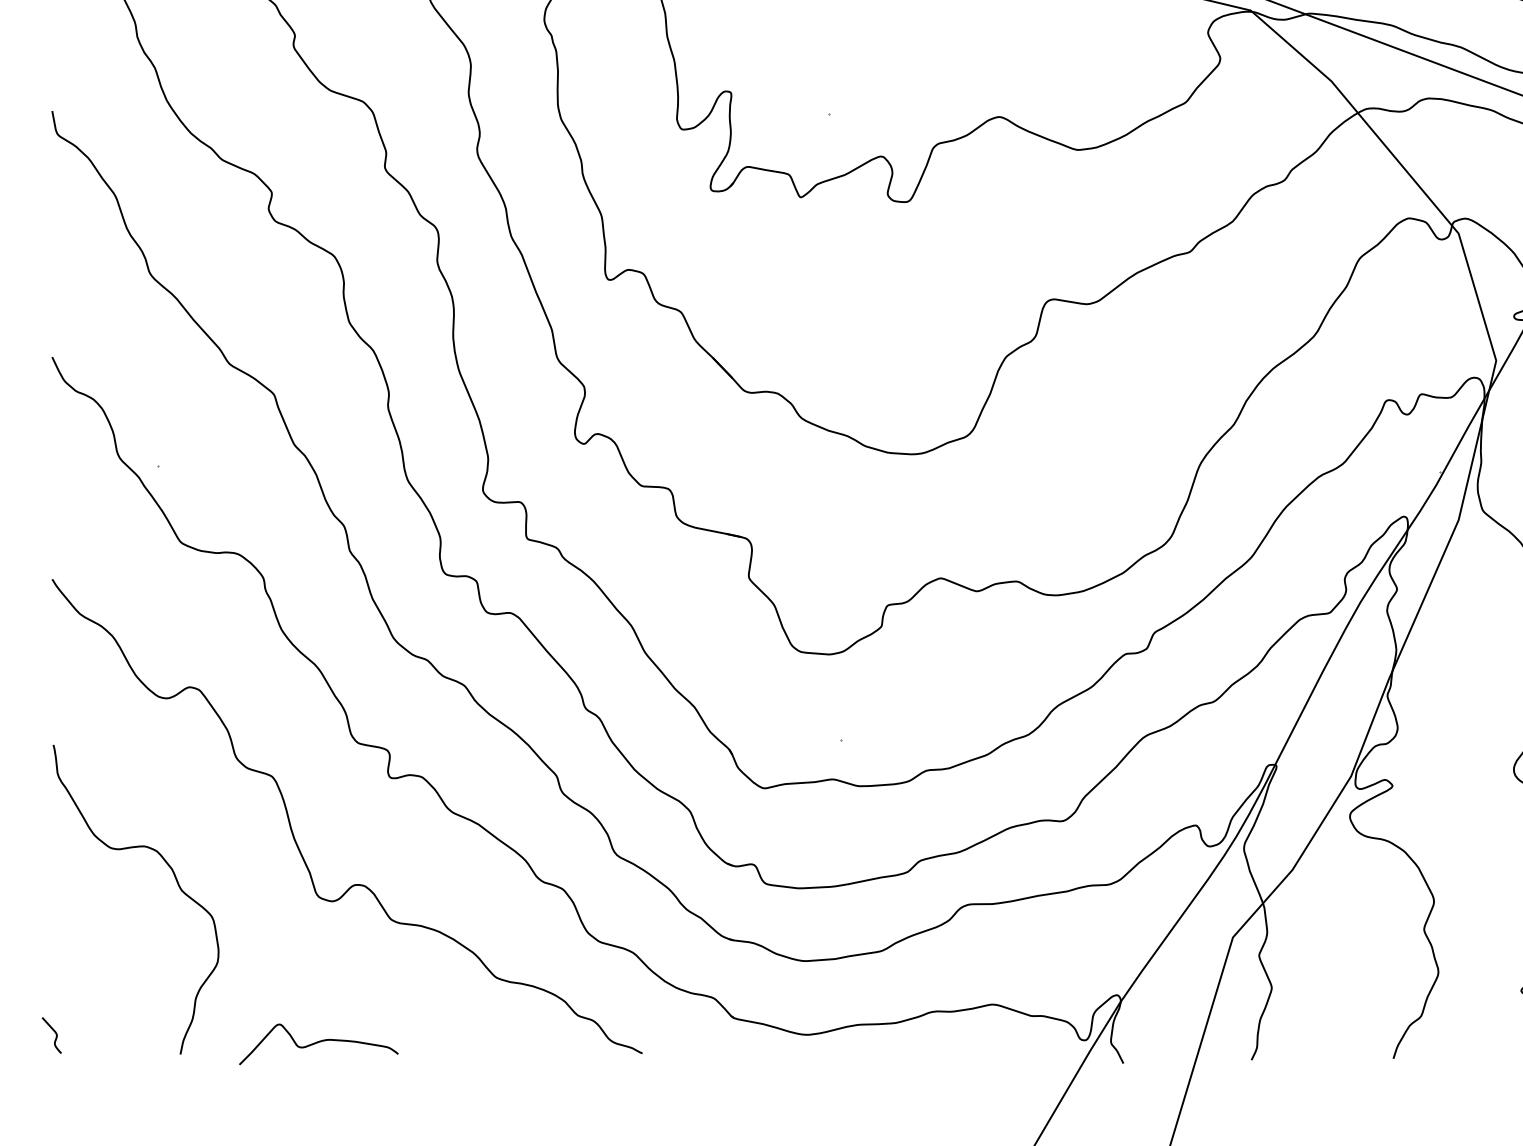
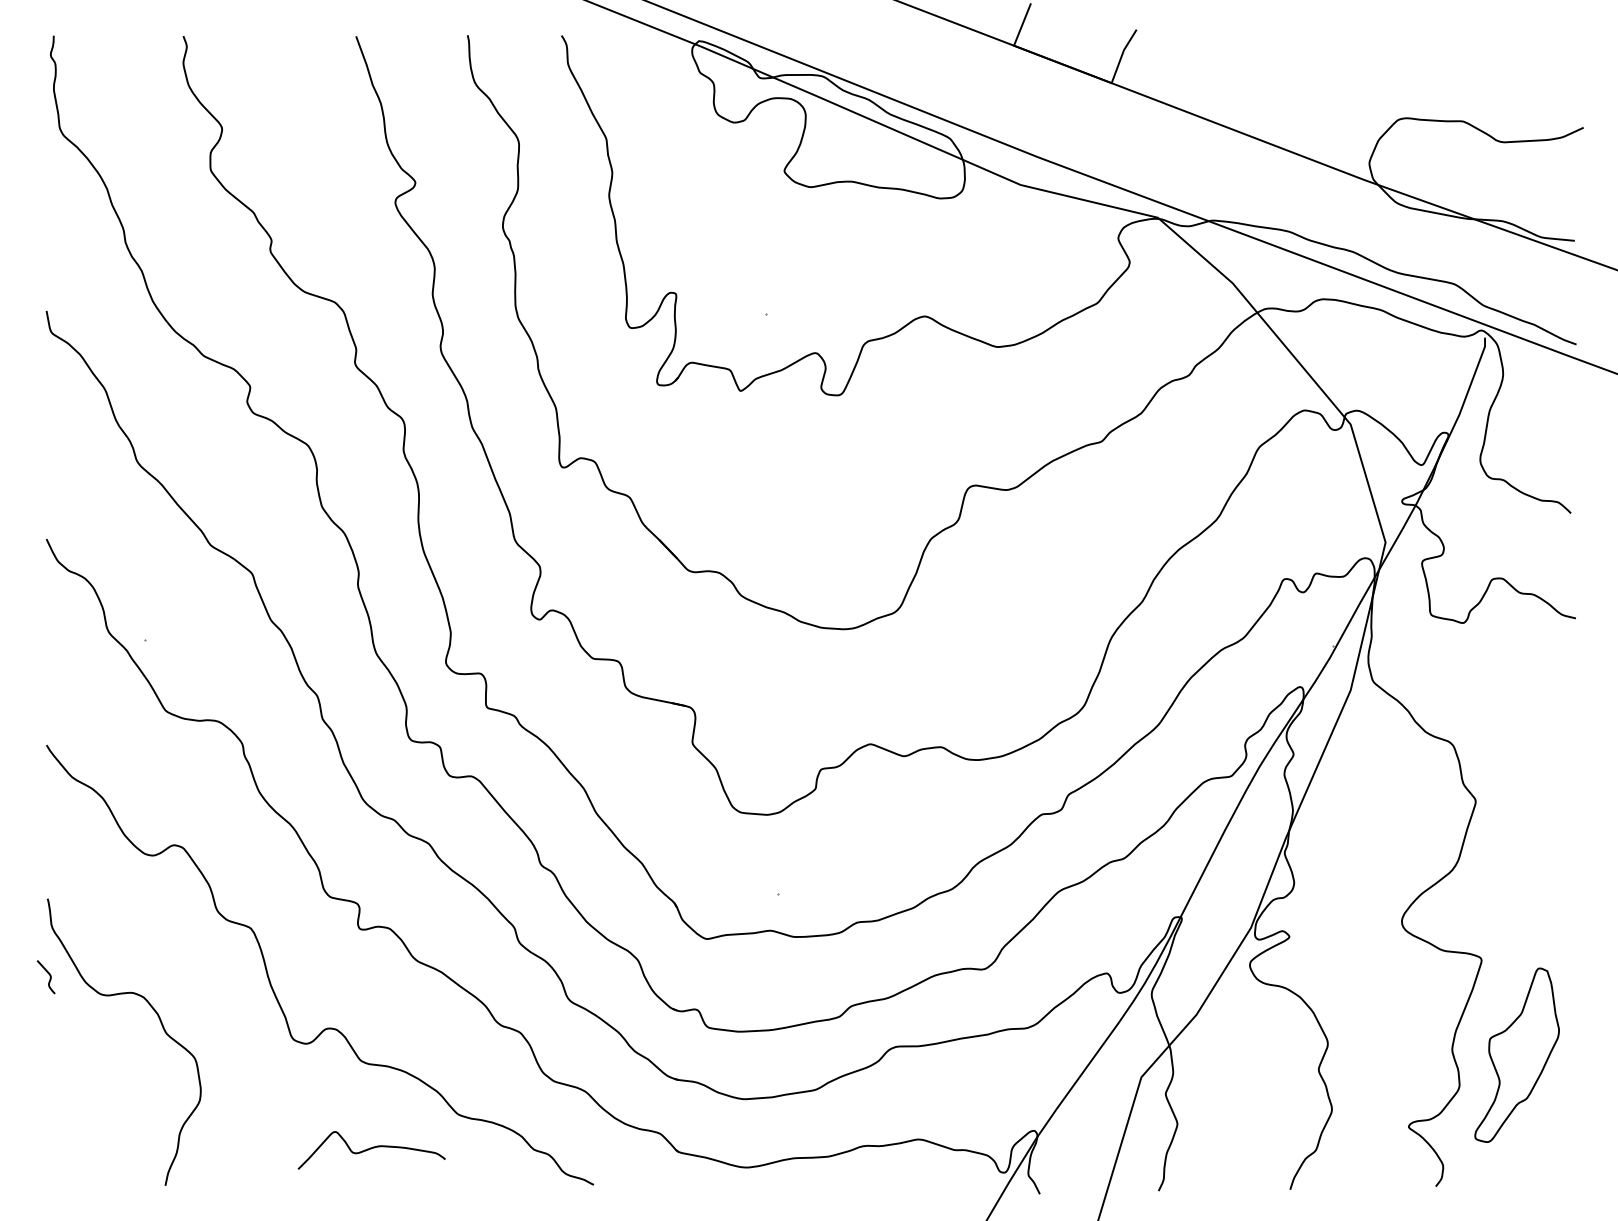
curve: (55, 1034) -> (49, 976), moved
curve: (318, 1043) -> (371, 1149), moved

